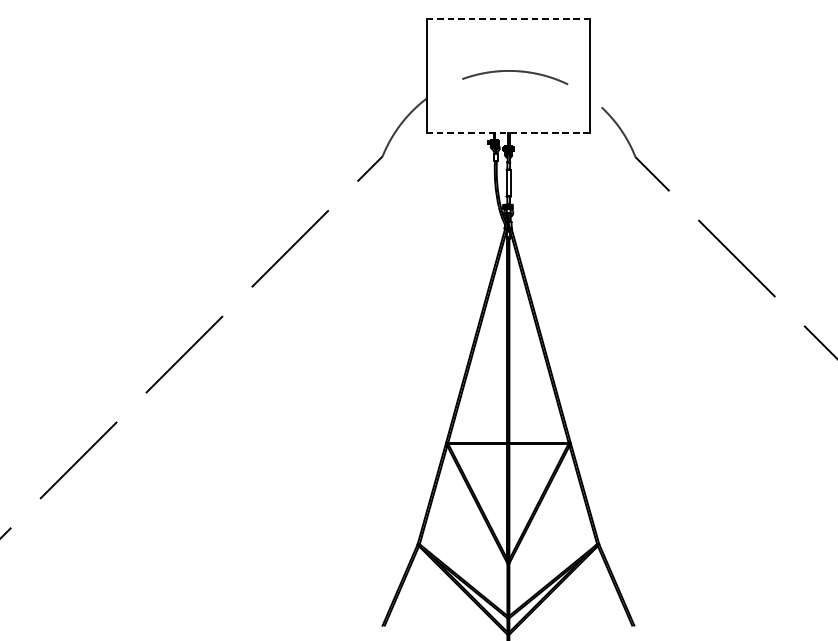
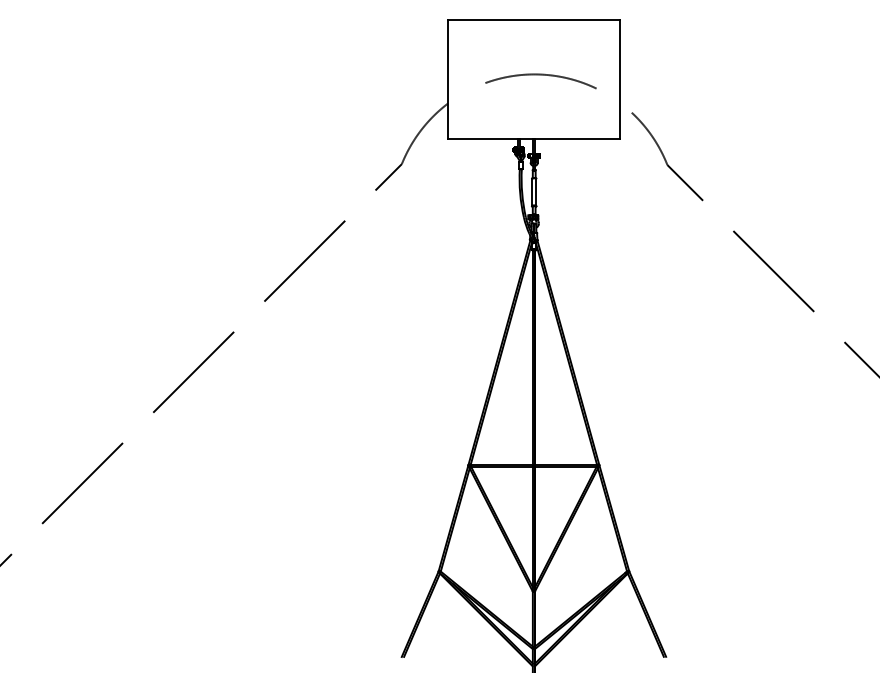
line: (508, 19) -> (533, 20), dashed -> solid
line: (508, 132) -> (533, 139), dashed -> solid

